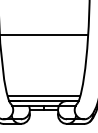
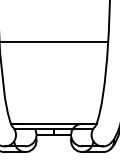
line: (43, 96) -> (53, 118), removed

